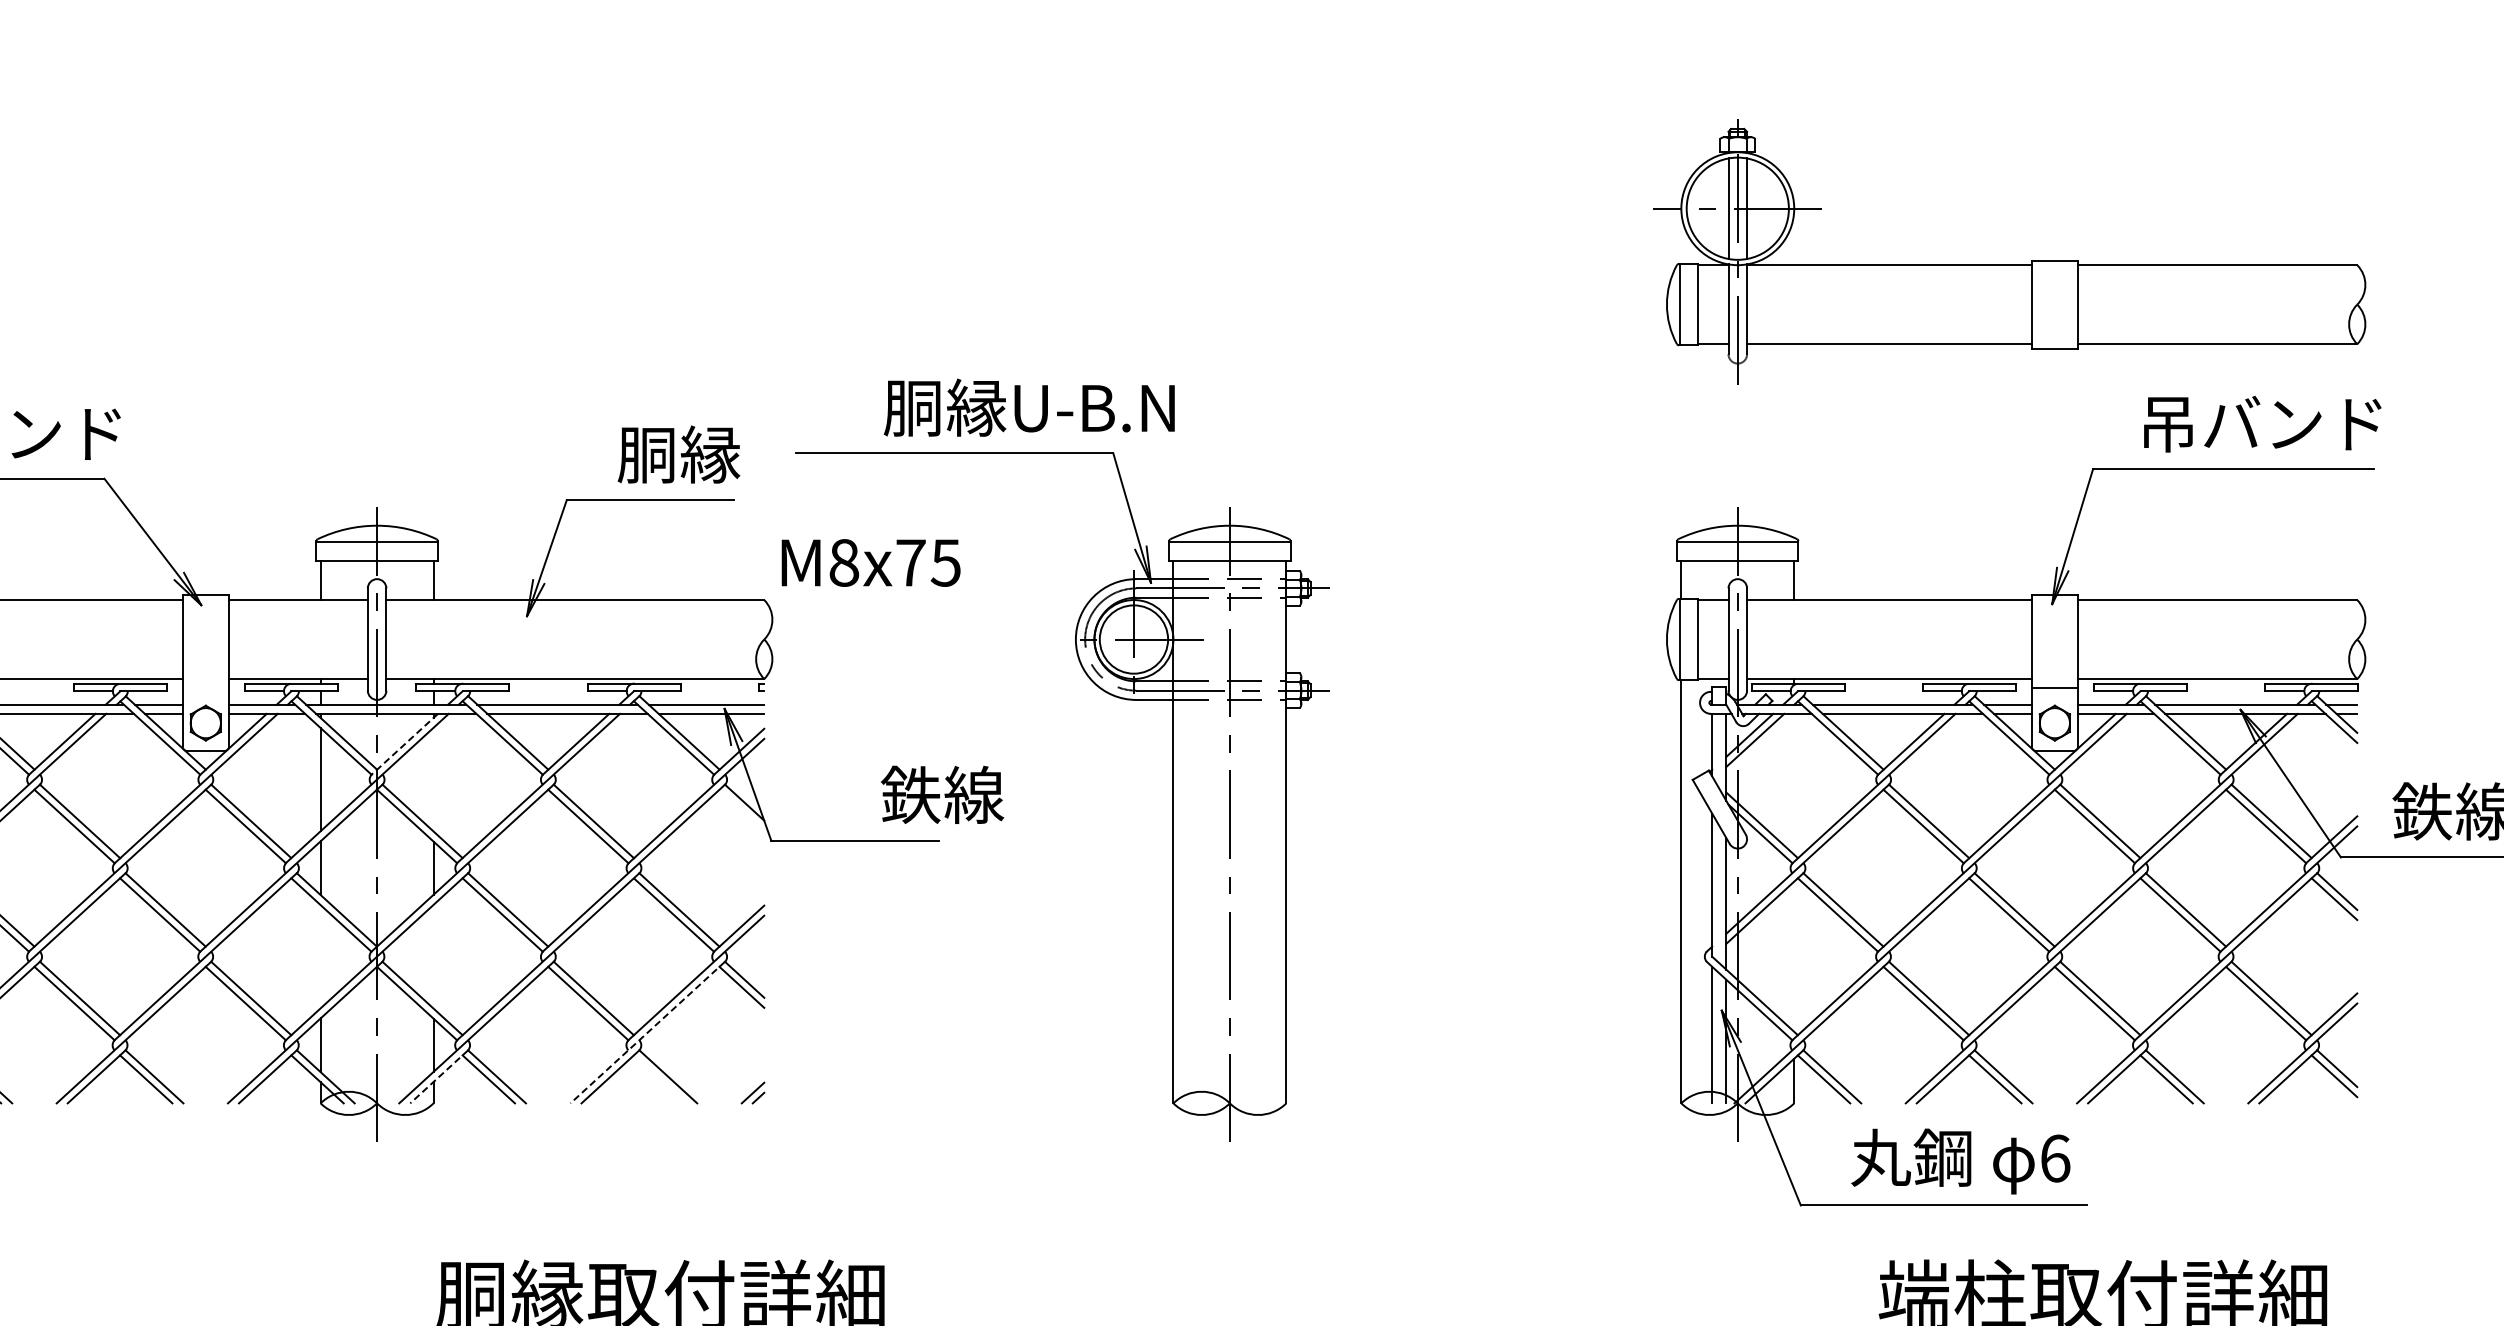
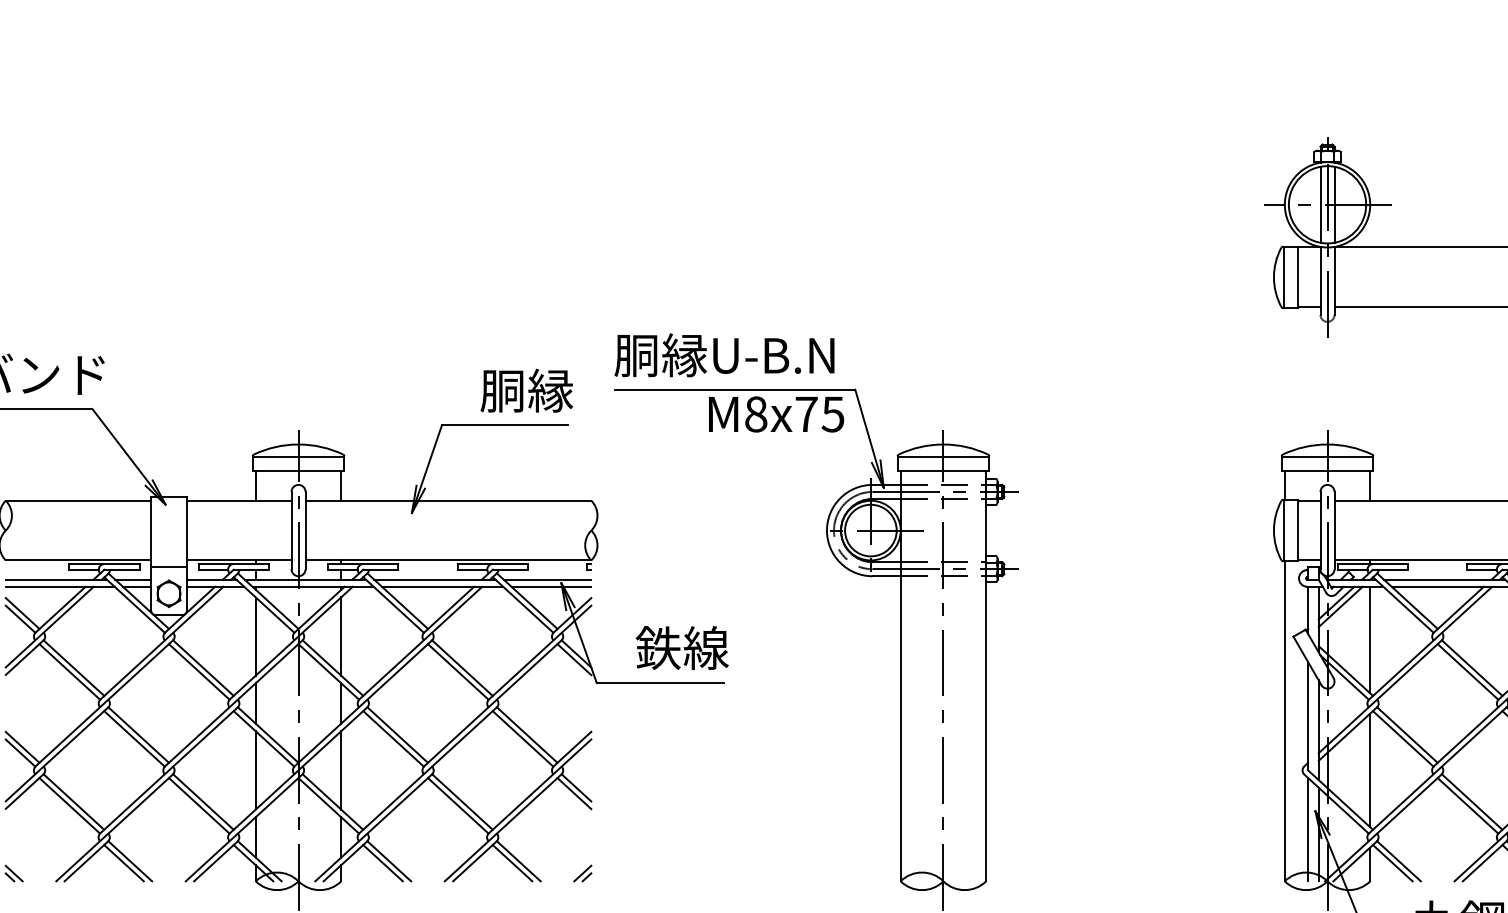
text: (1028, 407) -> (723, 355), moved
text: (870, 562) -> (776, 414), moved
line: (205, 688) -> (168, 567), added
line: (404, 744) -> (319, 609), dashed -> solid
line: (433, 779) -> (341, 636), added
line: (1794, 783) -> (1370, 639), added
text: (942, 794) -> (682, 647), moved
line: (741, 809) -> (574, 659), added
line: (320, 956) -> (255, 770), added
line: (433, 956) -> (341, 770), added
line: (1794, 956) -> (1370, 770), added
line: (647, 1032) -> (503, 827), dashed -> solid
line: (438, 1077) -> (344, 861), dashed -> solid
line: (659, 1079) -> (512, 863), added

